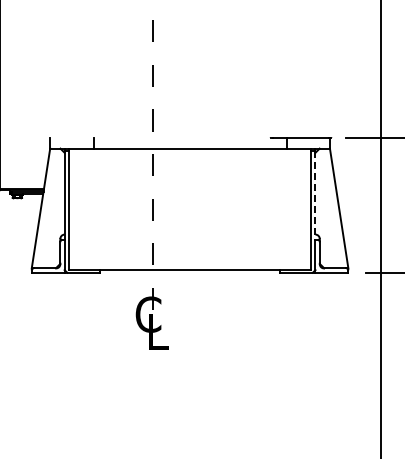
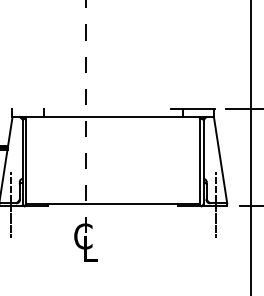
line: (315, 196) -> (203, 151), dashed -> solid
line: (47, 270) -> (10, 204), added
line: (332, 270) -> (215, 204), added

